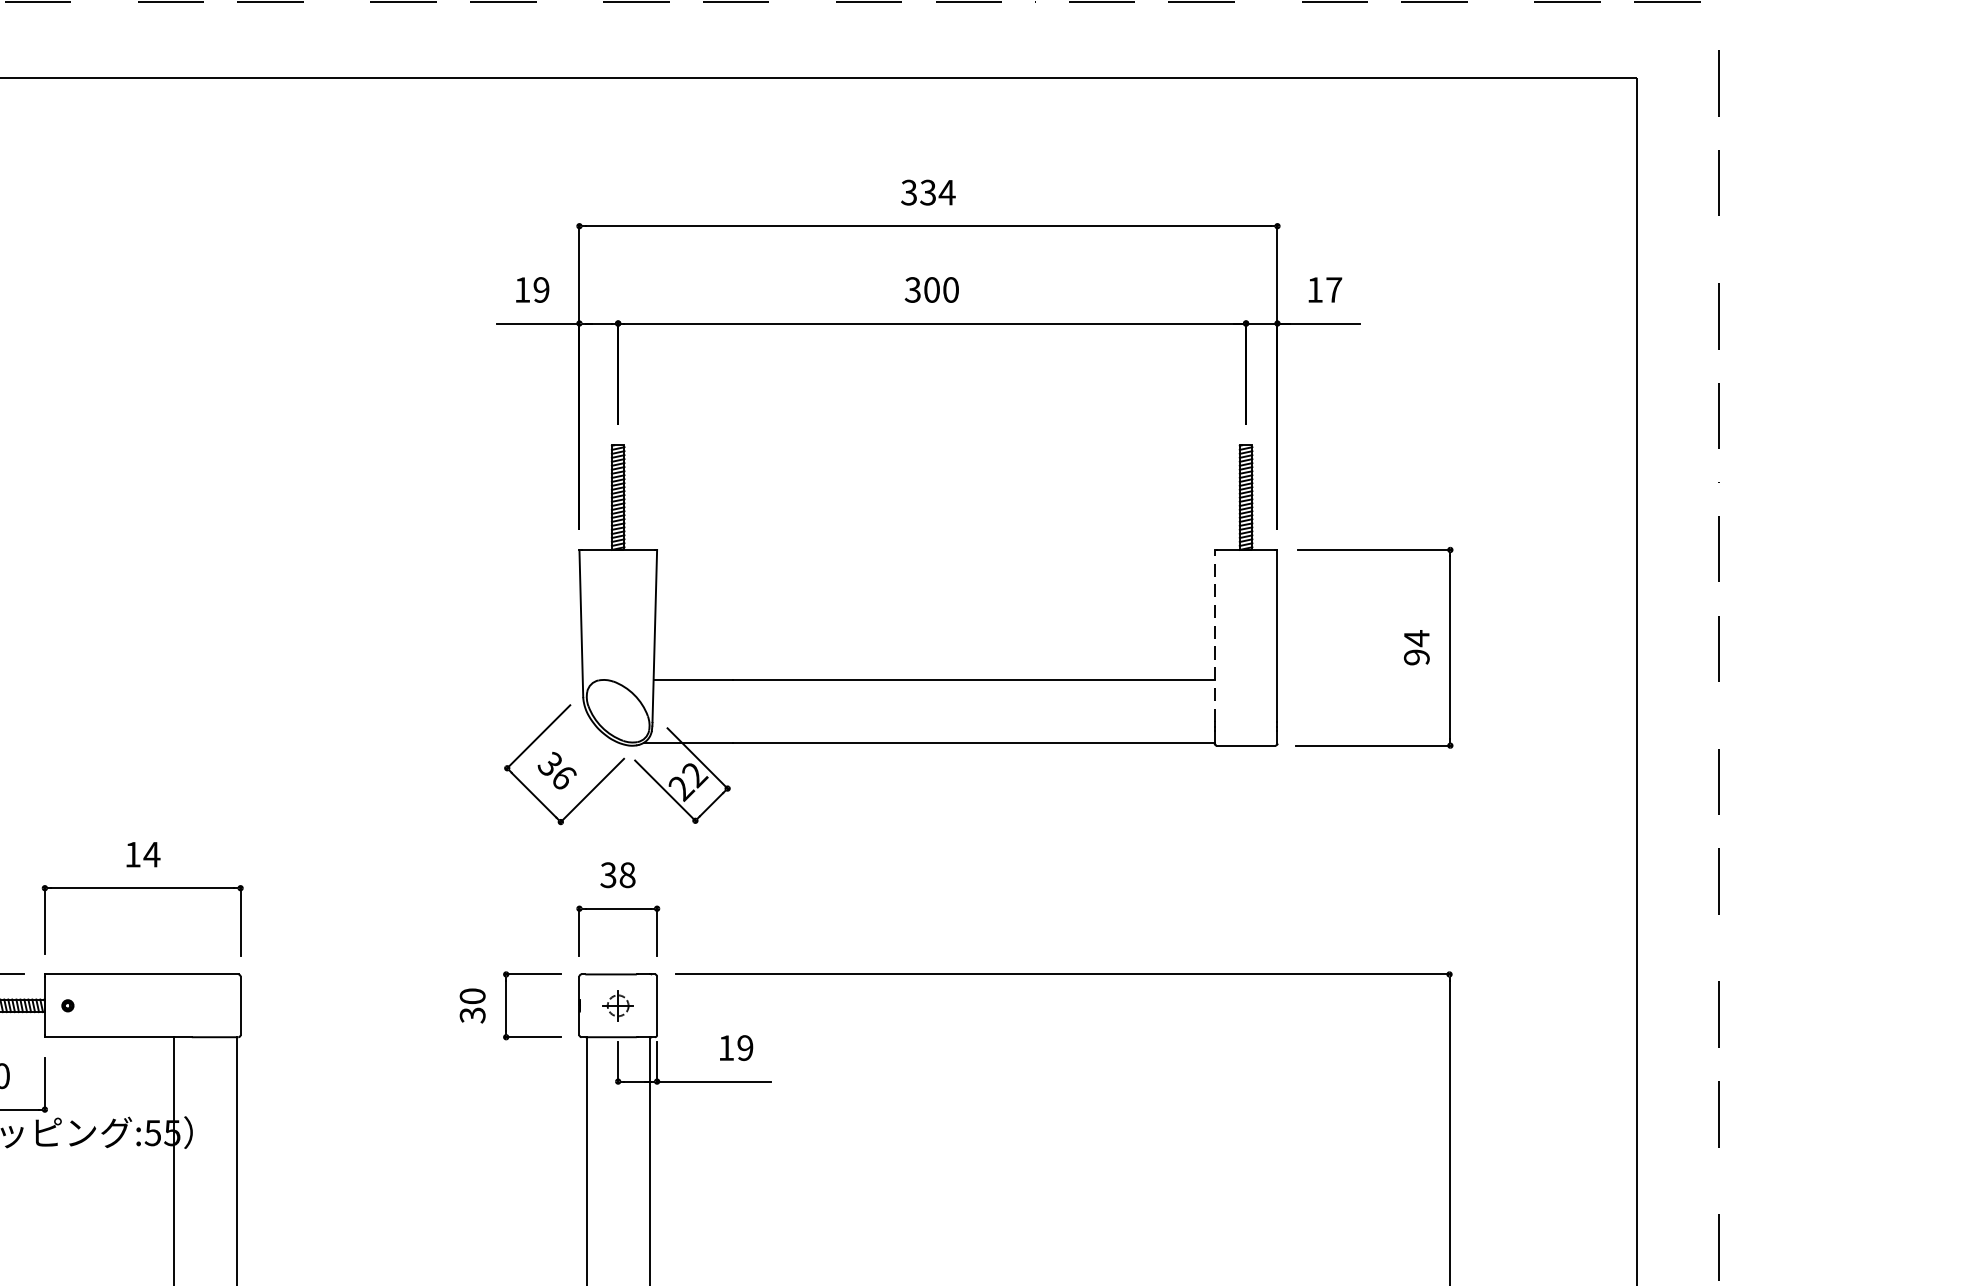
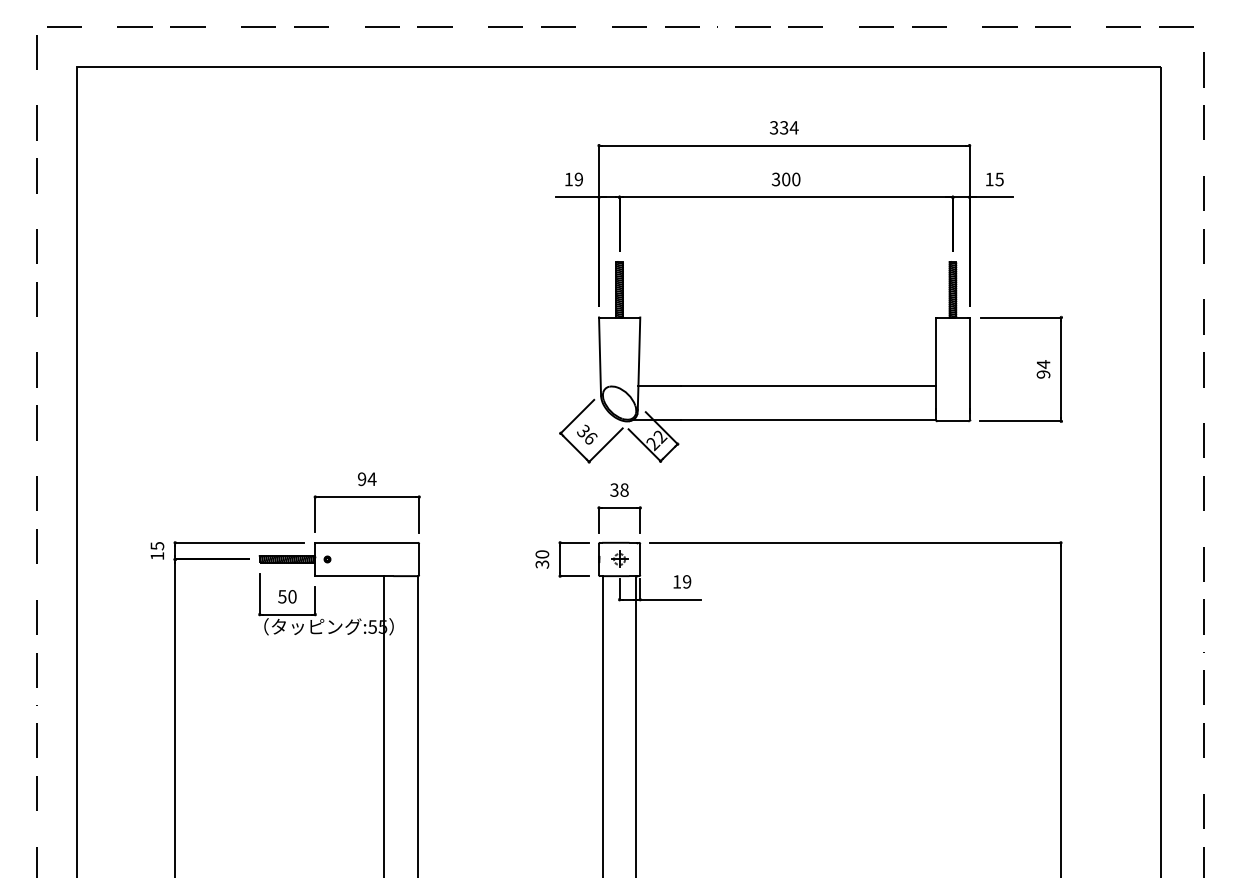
text: (1333, 289) -> (999, 179), 17 -> 15
line: (1215, 636) -> (936, 363), dashed -> solid
text: (133, 855) -> (362, 479), 14 -> 94

